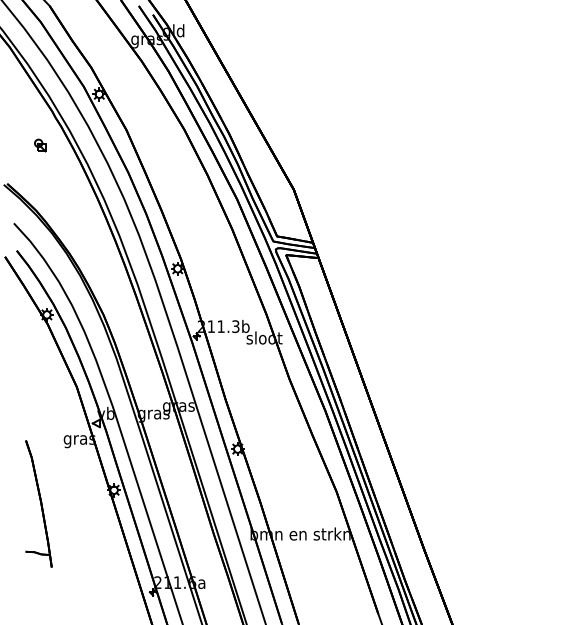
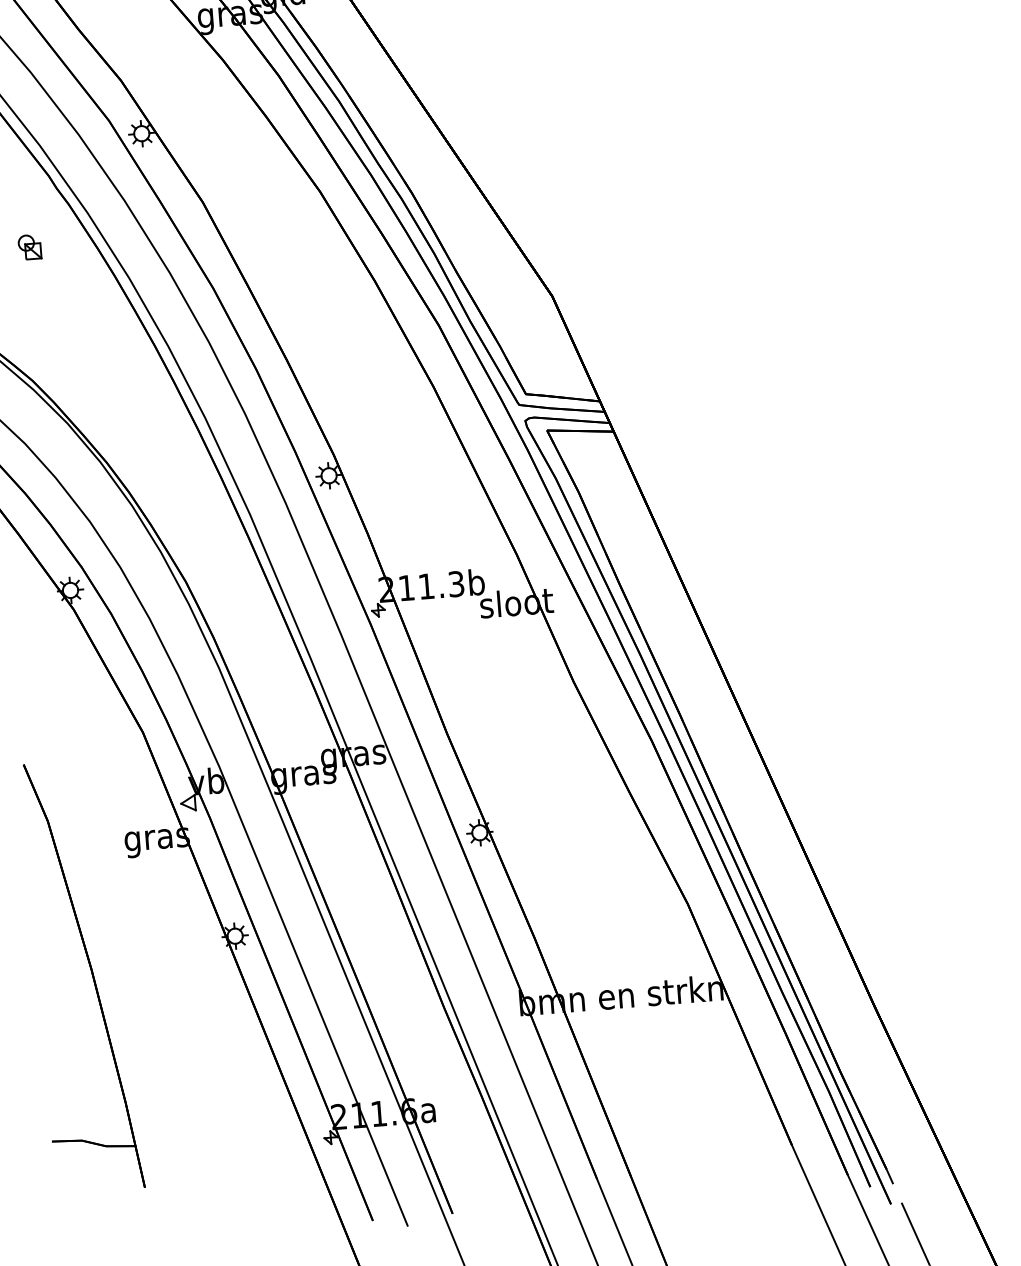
part: (38, 503) -> (83, 975), size x1.67

